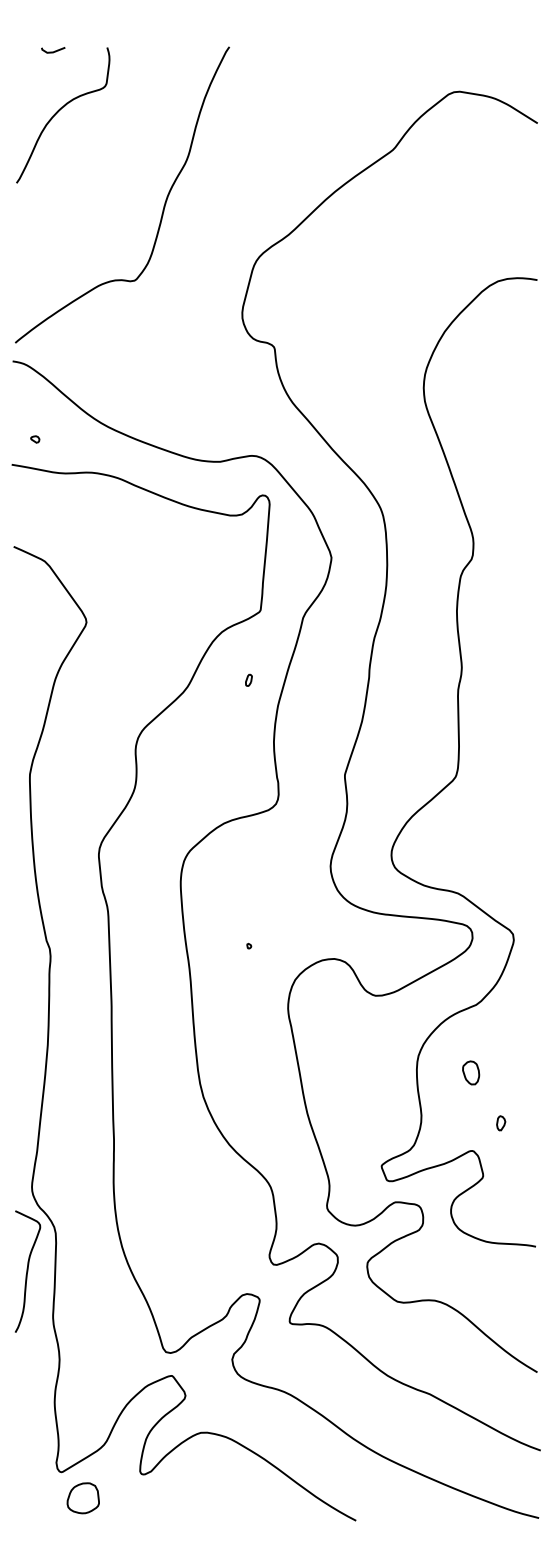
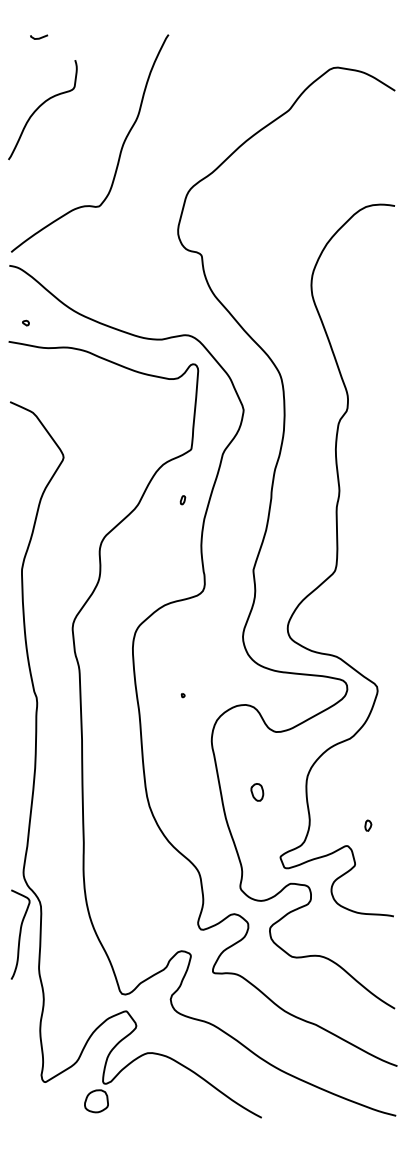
curve: (59, 111) -> (40, 107), moved
part: (471, 1072) -> (257, 792), moved
part: (82, 1498) -> (95, 1101), moved

